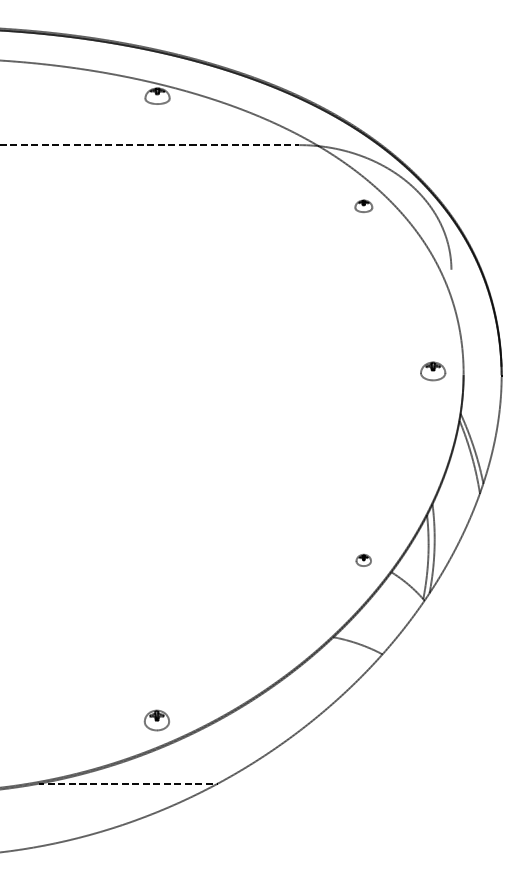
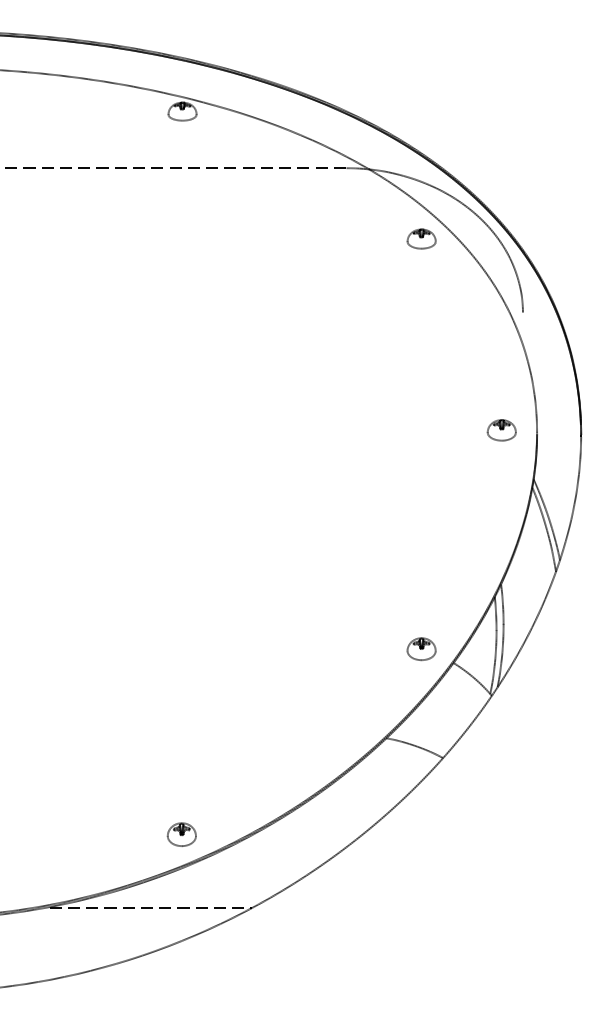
part: (363, 206) -> (421, 239), size x1.43
part: (363, 560) -> (421, 649), size x1.67

